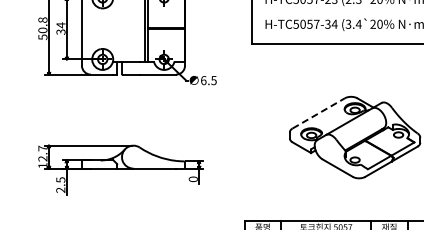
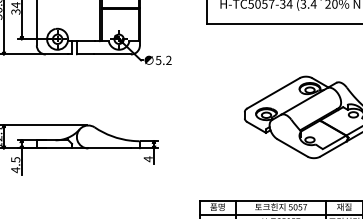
text: (208, 80) -> (163, 60), 6.5 -> 5.2
line: (319, 113) -> (274, 93), dashed -> solid
text: (192, 179) -> (147, 159), 0 -> 4
text: (60, 190) -> (15, 170), 2.5 -> 4.5

